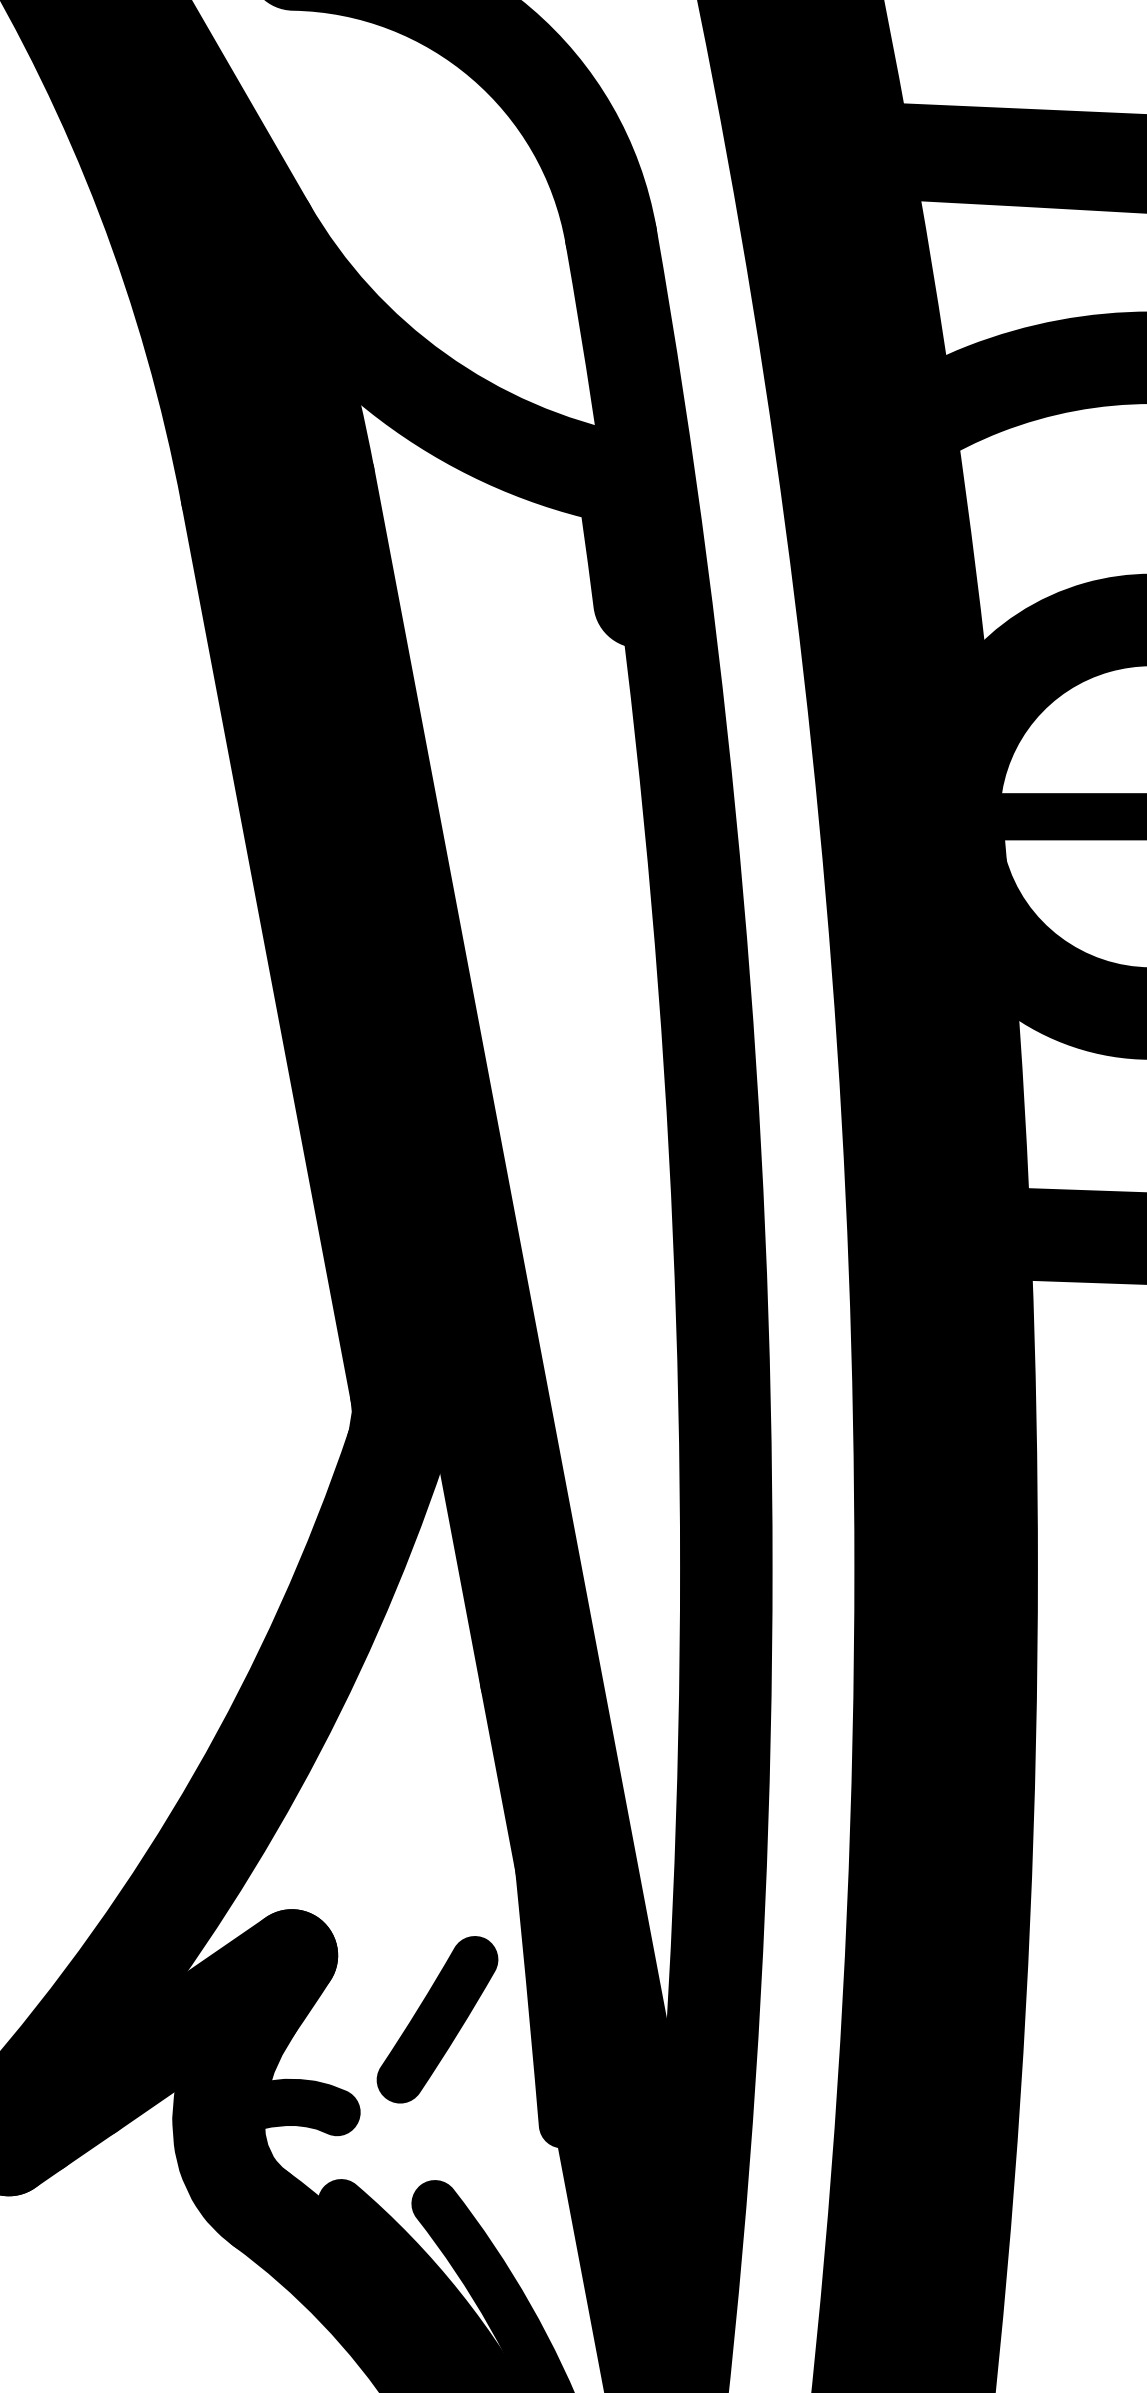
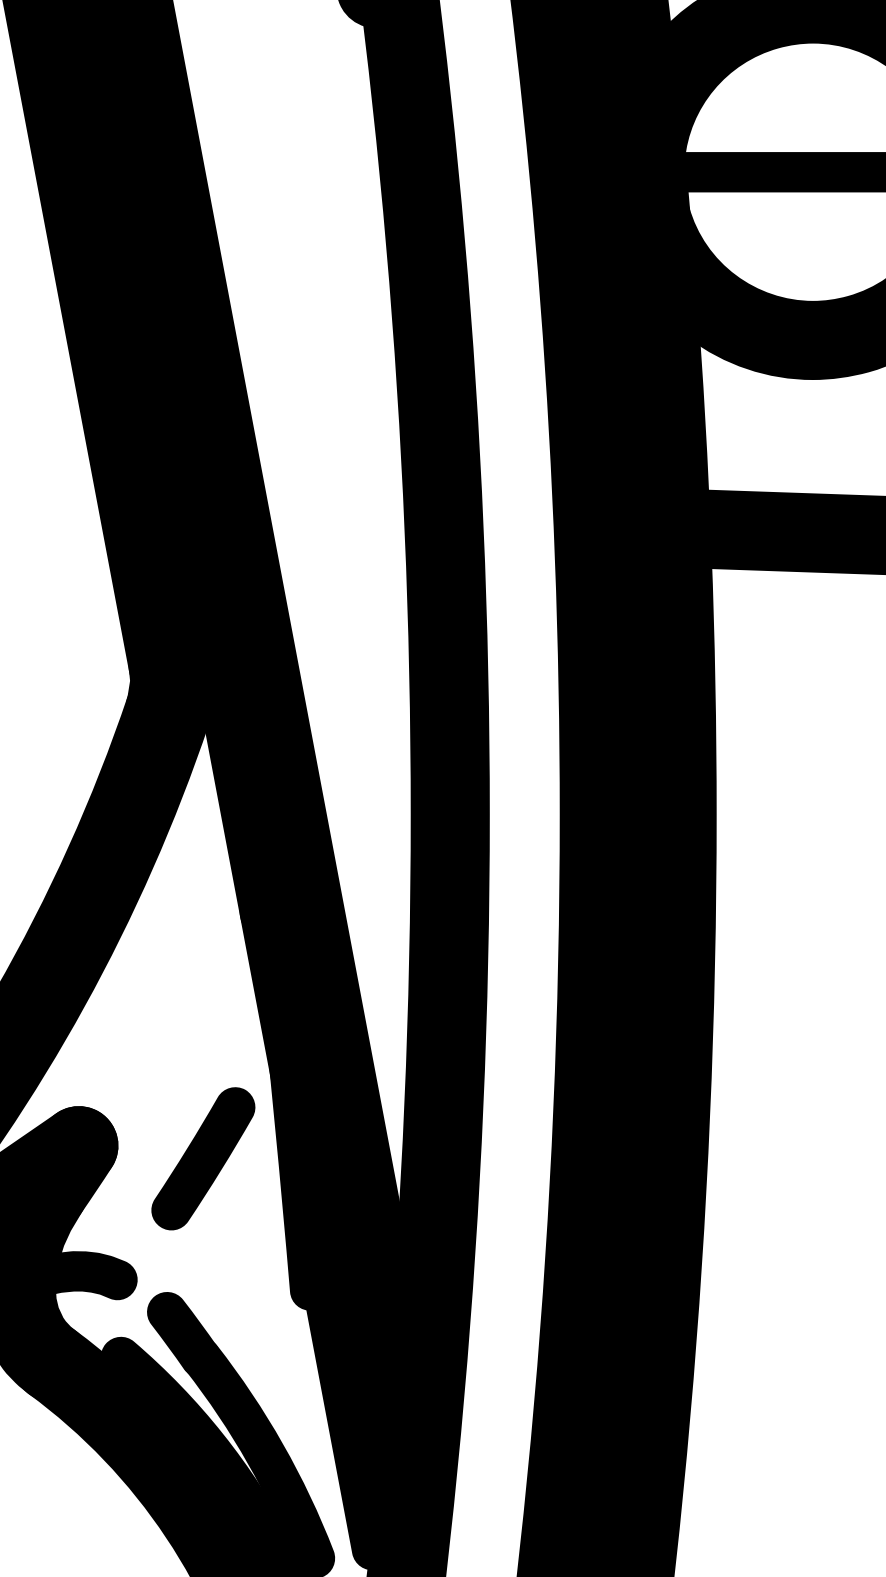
part: (437, 2019) -> (203, 1158), moved
fill: (414, 2176) -> (183, 1334), added

